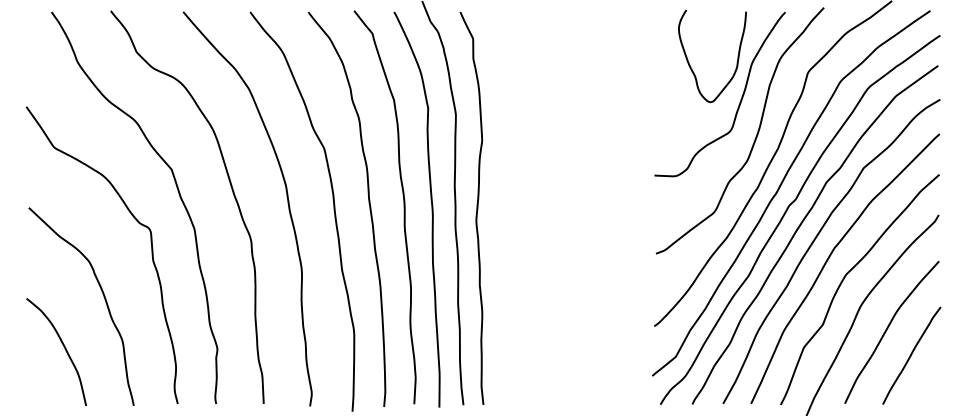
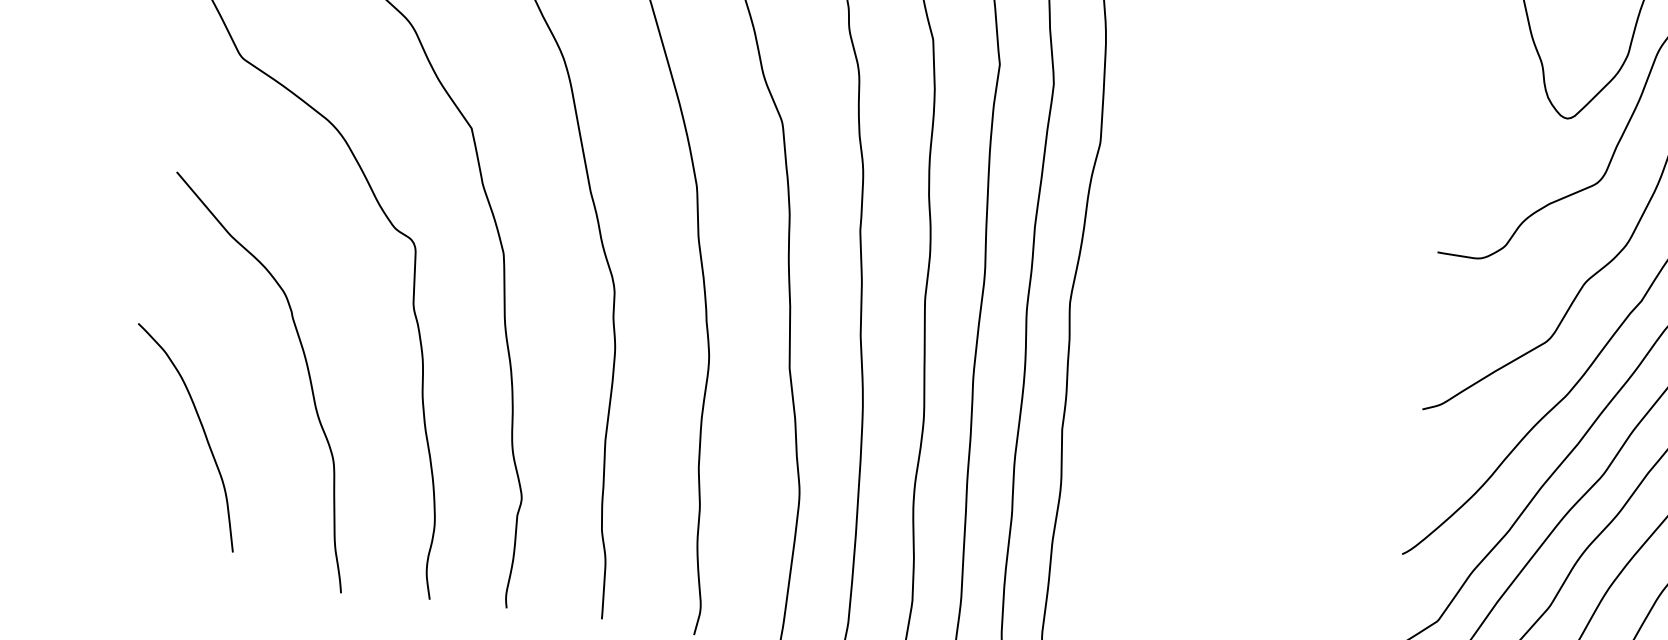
curve: (64, 349) -> (202, 434), moved

